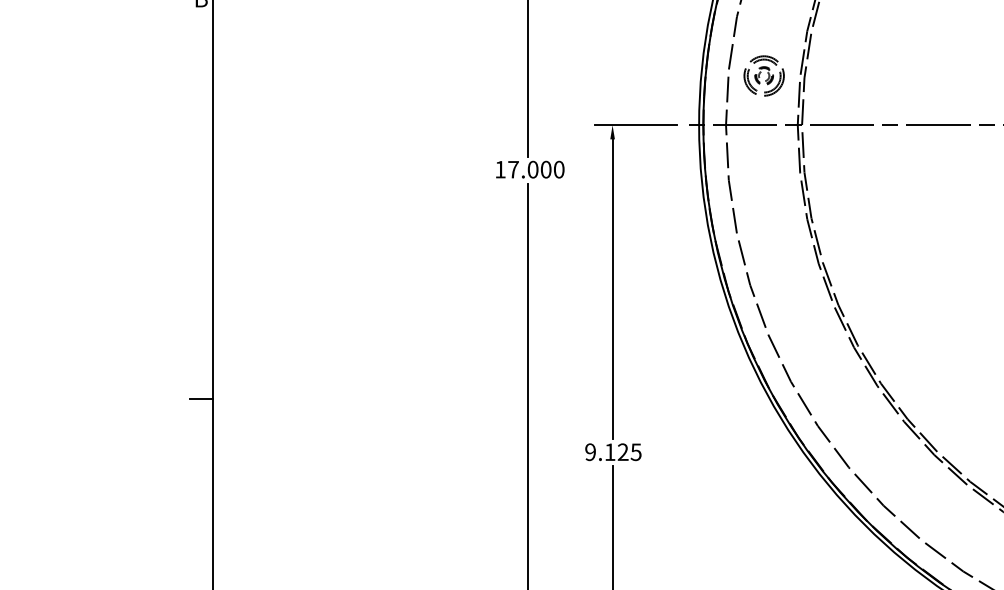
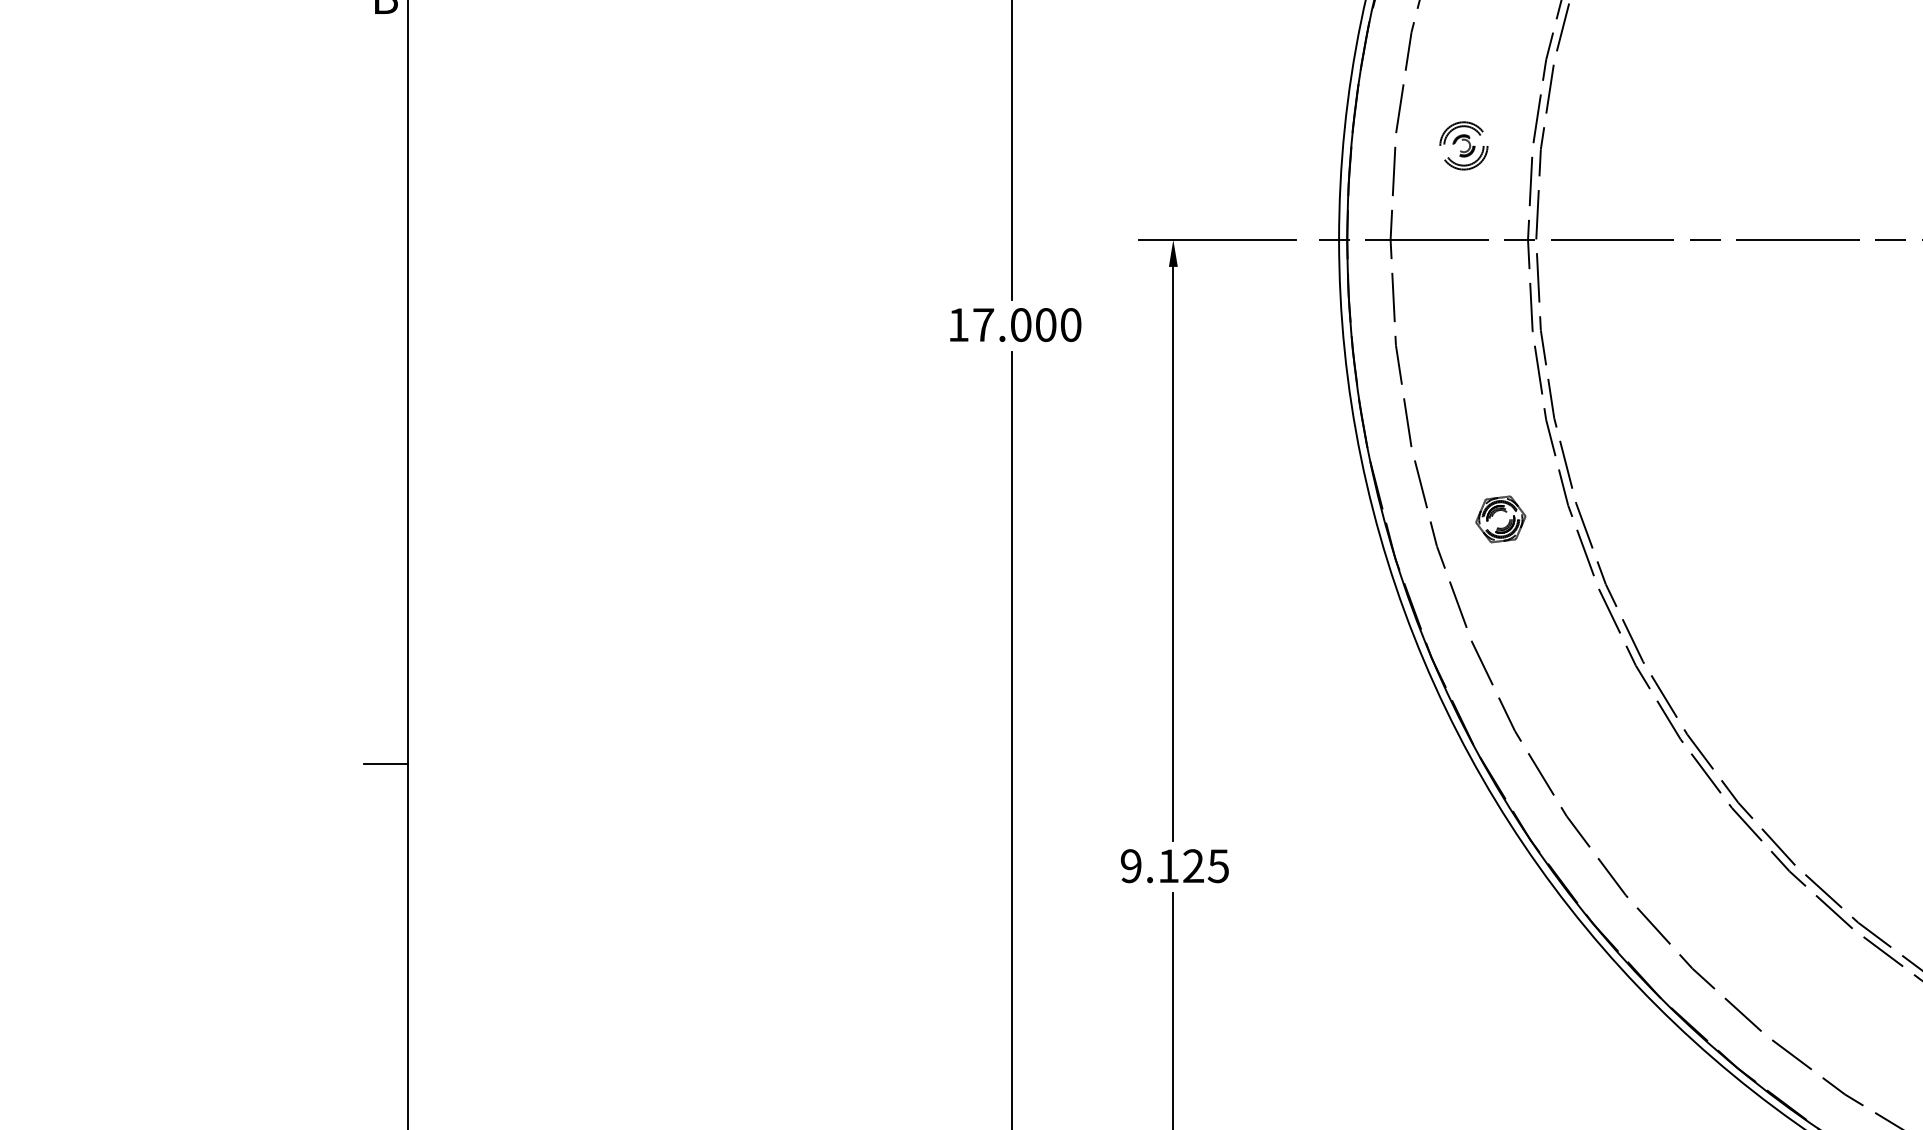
part: (764, 76) -> (1464, 146), size x0.62
part: (783, 271) -> (1500, 519), added

